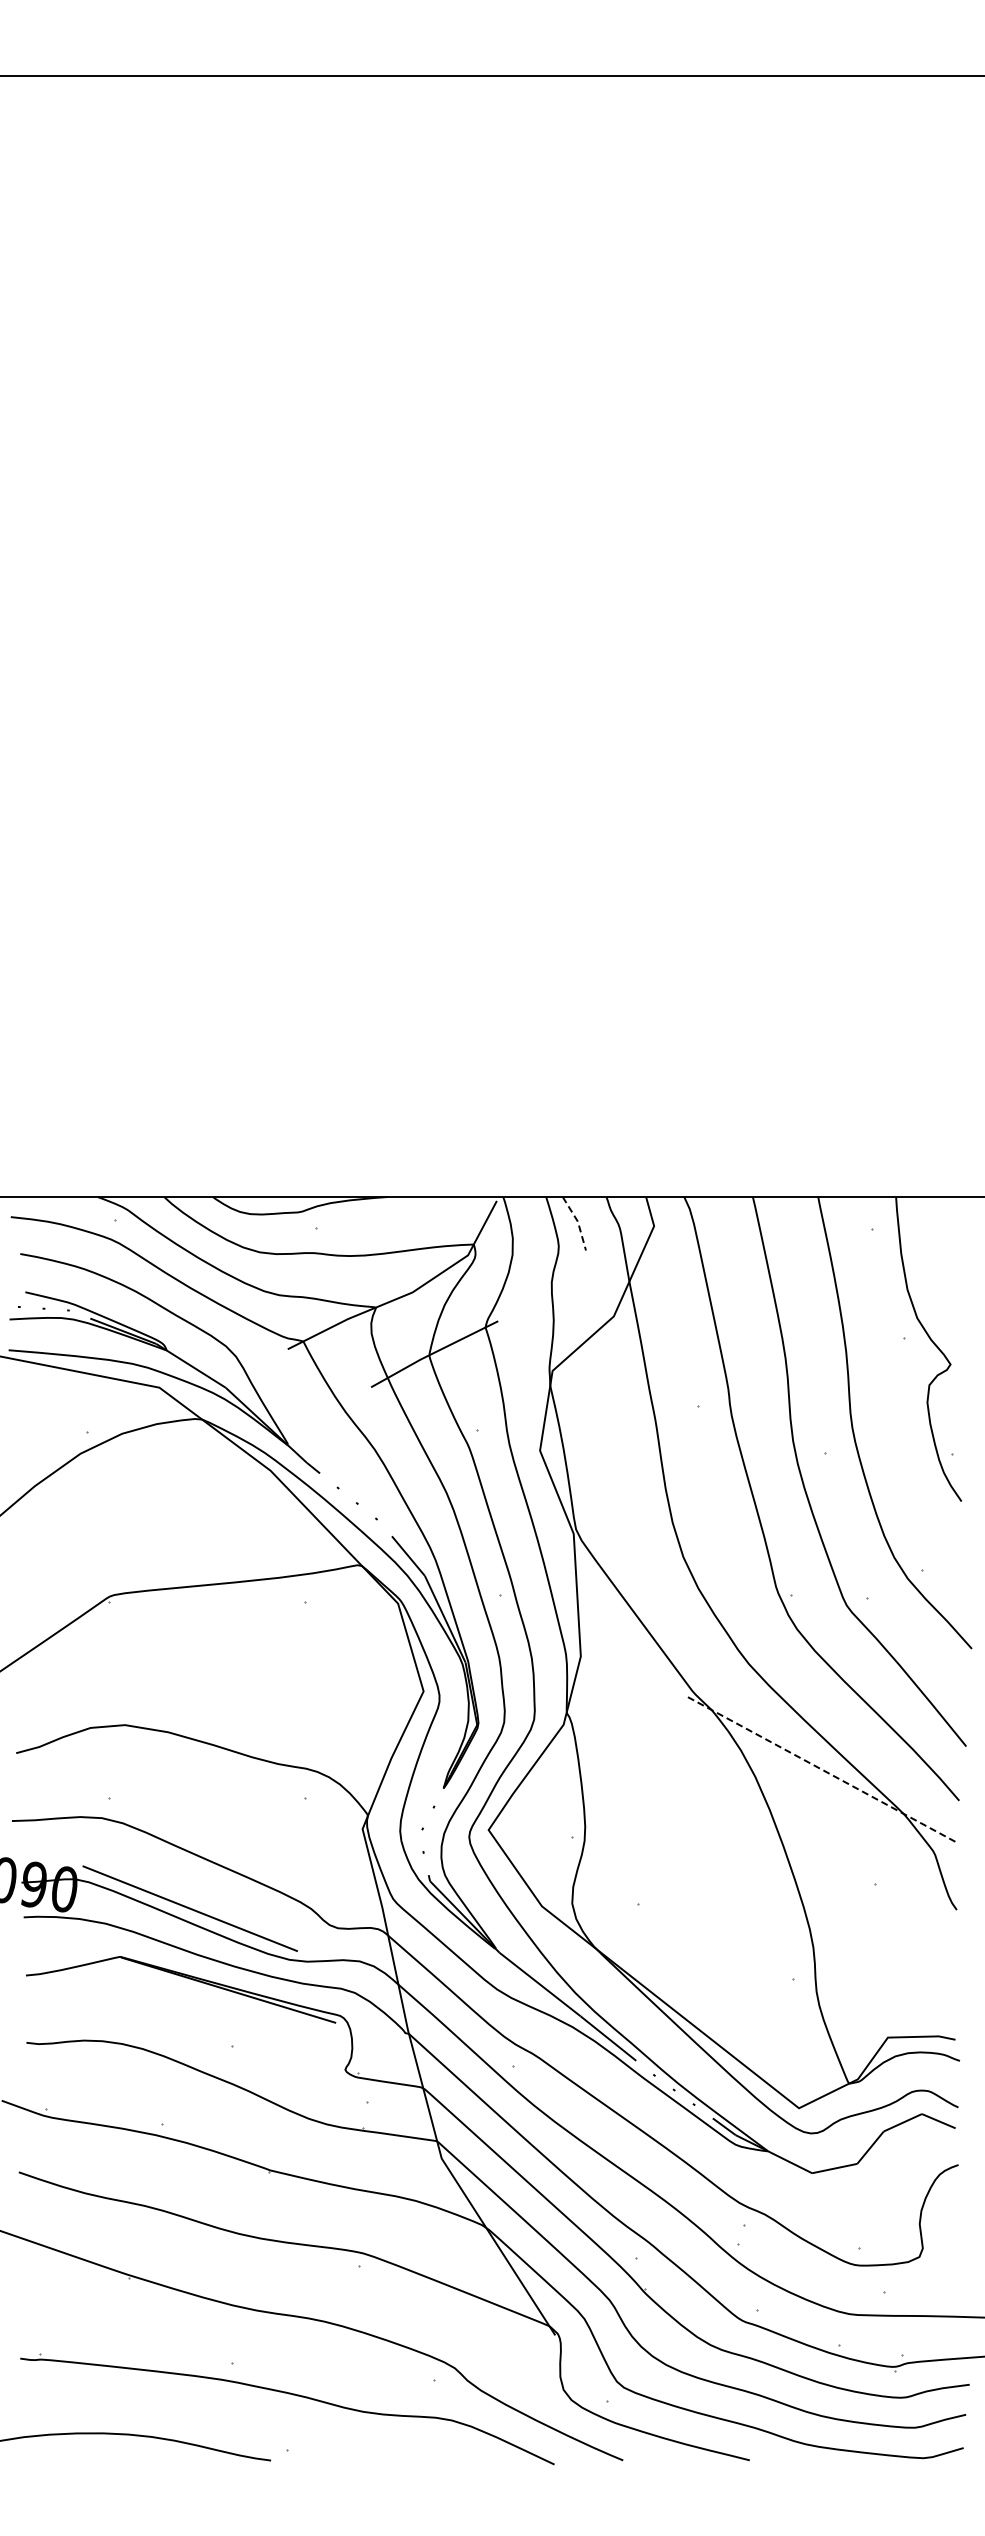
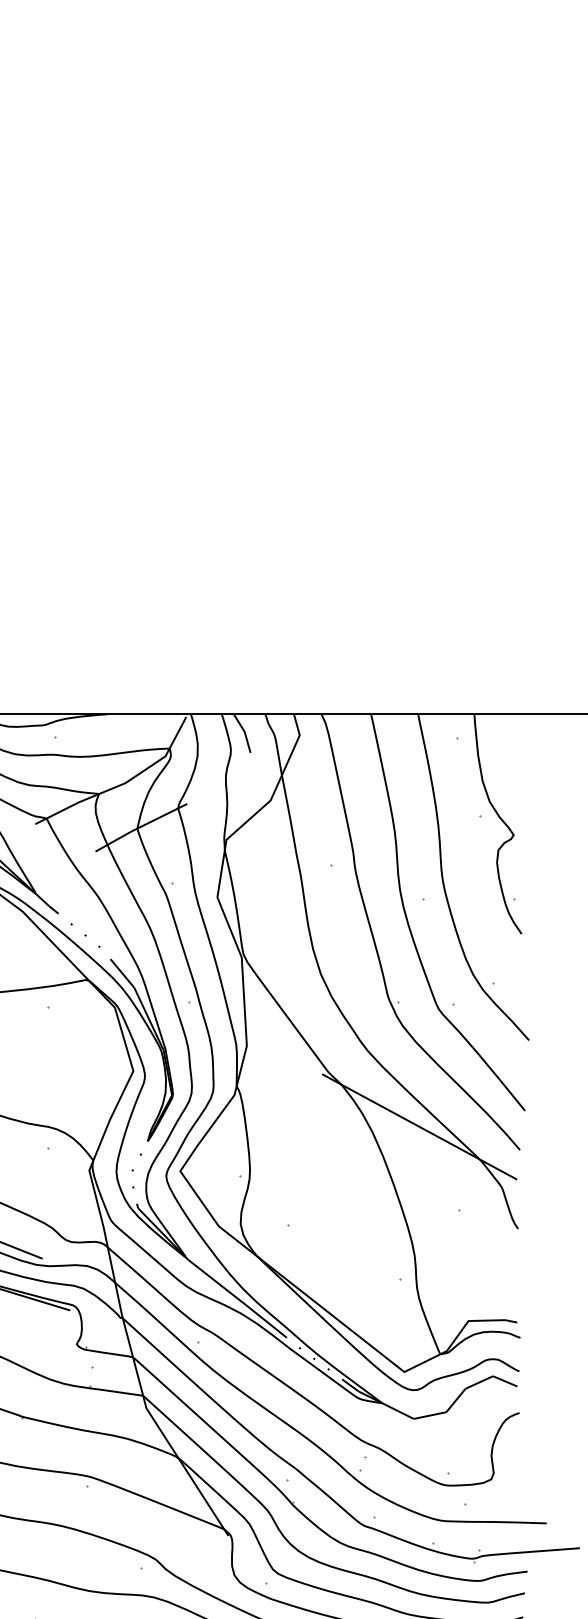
line: (578, 1222) -> (245, 732), dashed -> solid
line: (820, 1768) -> (419, 1126), dashed -> solid

